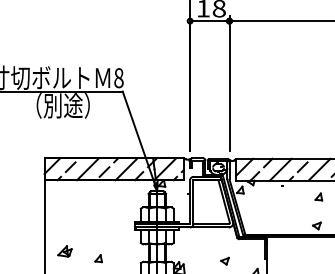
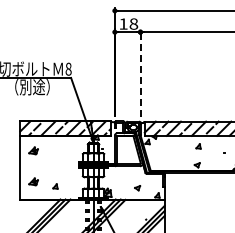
line: (229, 83) -> (140, 72), solid -> dashed
part: (64, 203) -> (33, 150), added

